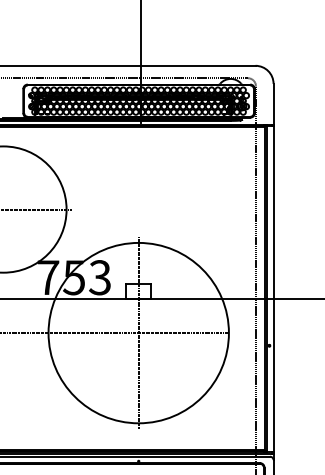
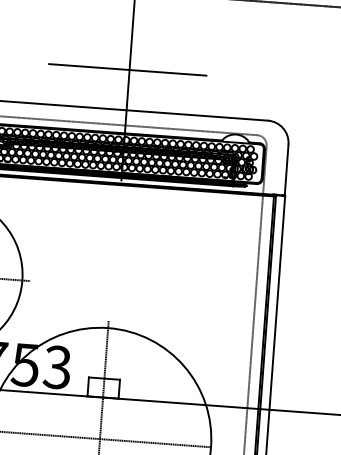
line: (139, 33) -> (128, 70), added

